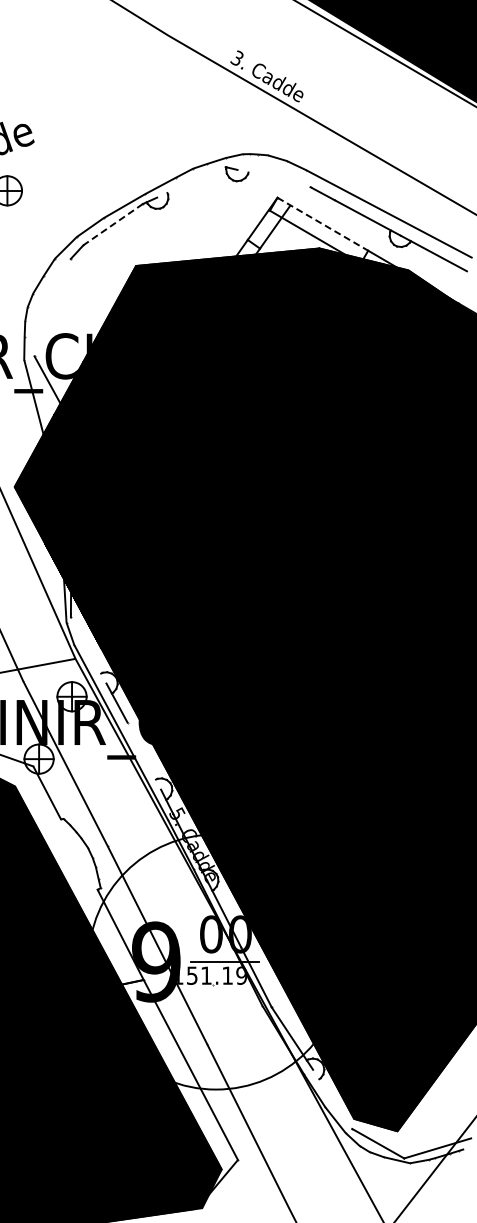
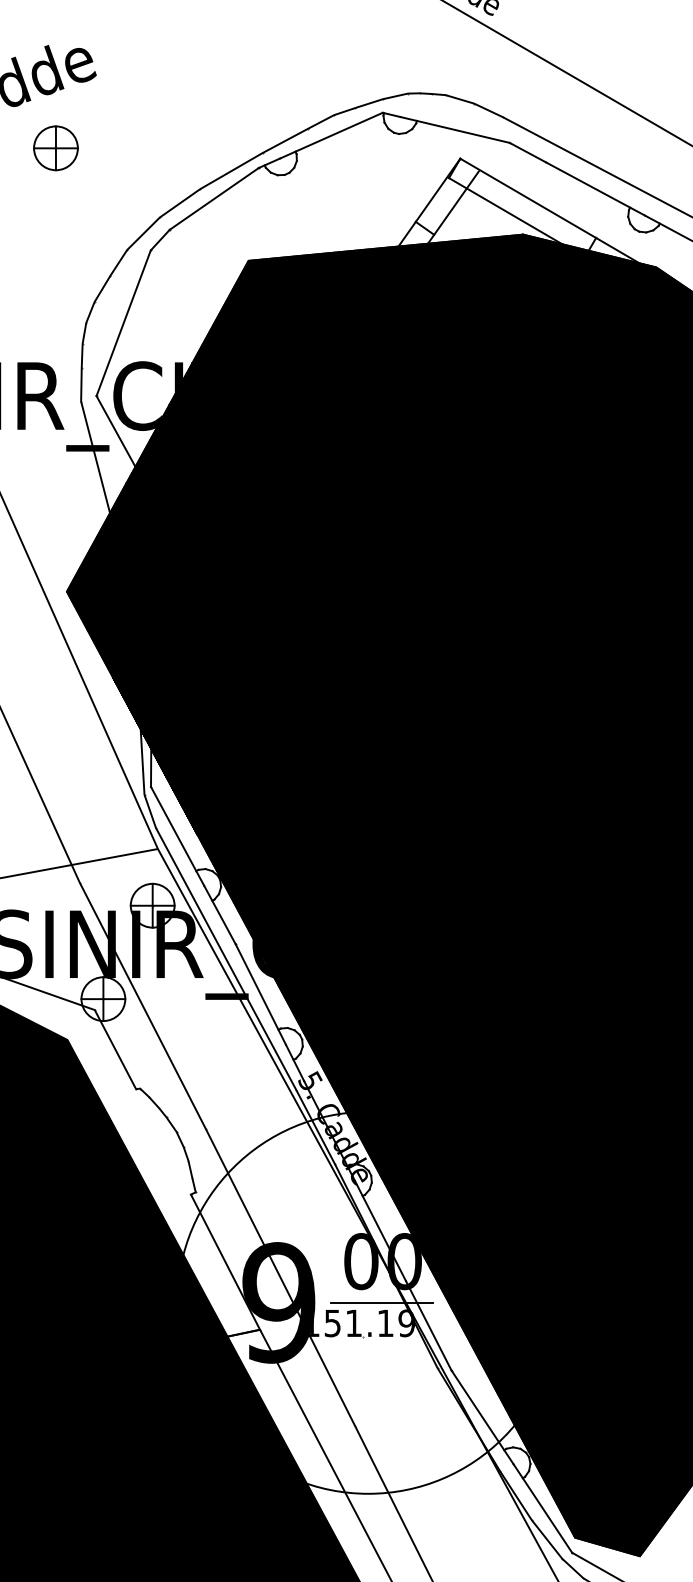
line: (273, 178) -> (454, 129), added
line: (191, 182) -> (331, 135), added
line: (112, 224) -> (213, 198), dashed -> solid
line: (322, 224) -> (527, 198), dashed -> solid
line: (52, 307) -> (123, 322), added
line: (88, 650) -> (177, 836), added
line: (144, 755) -> (261, 993), added
line: (332, 1098) -> (542, 1507), added

